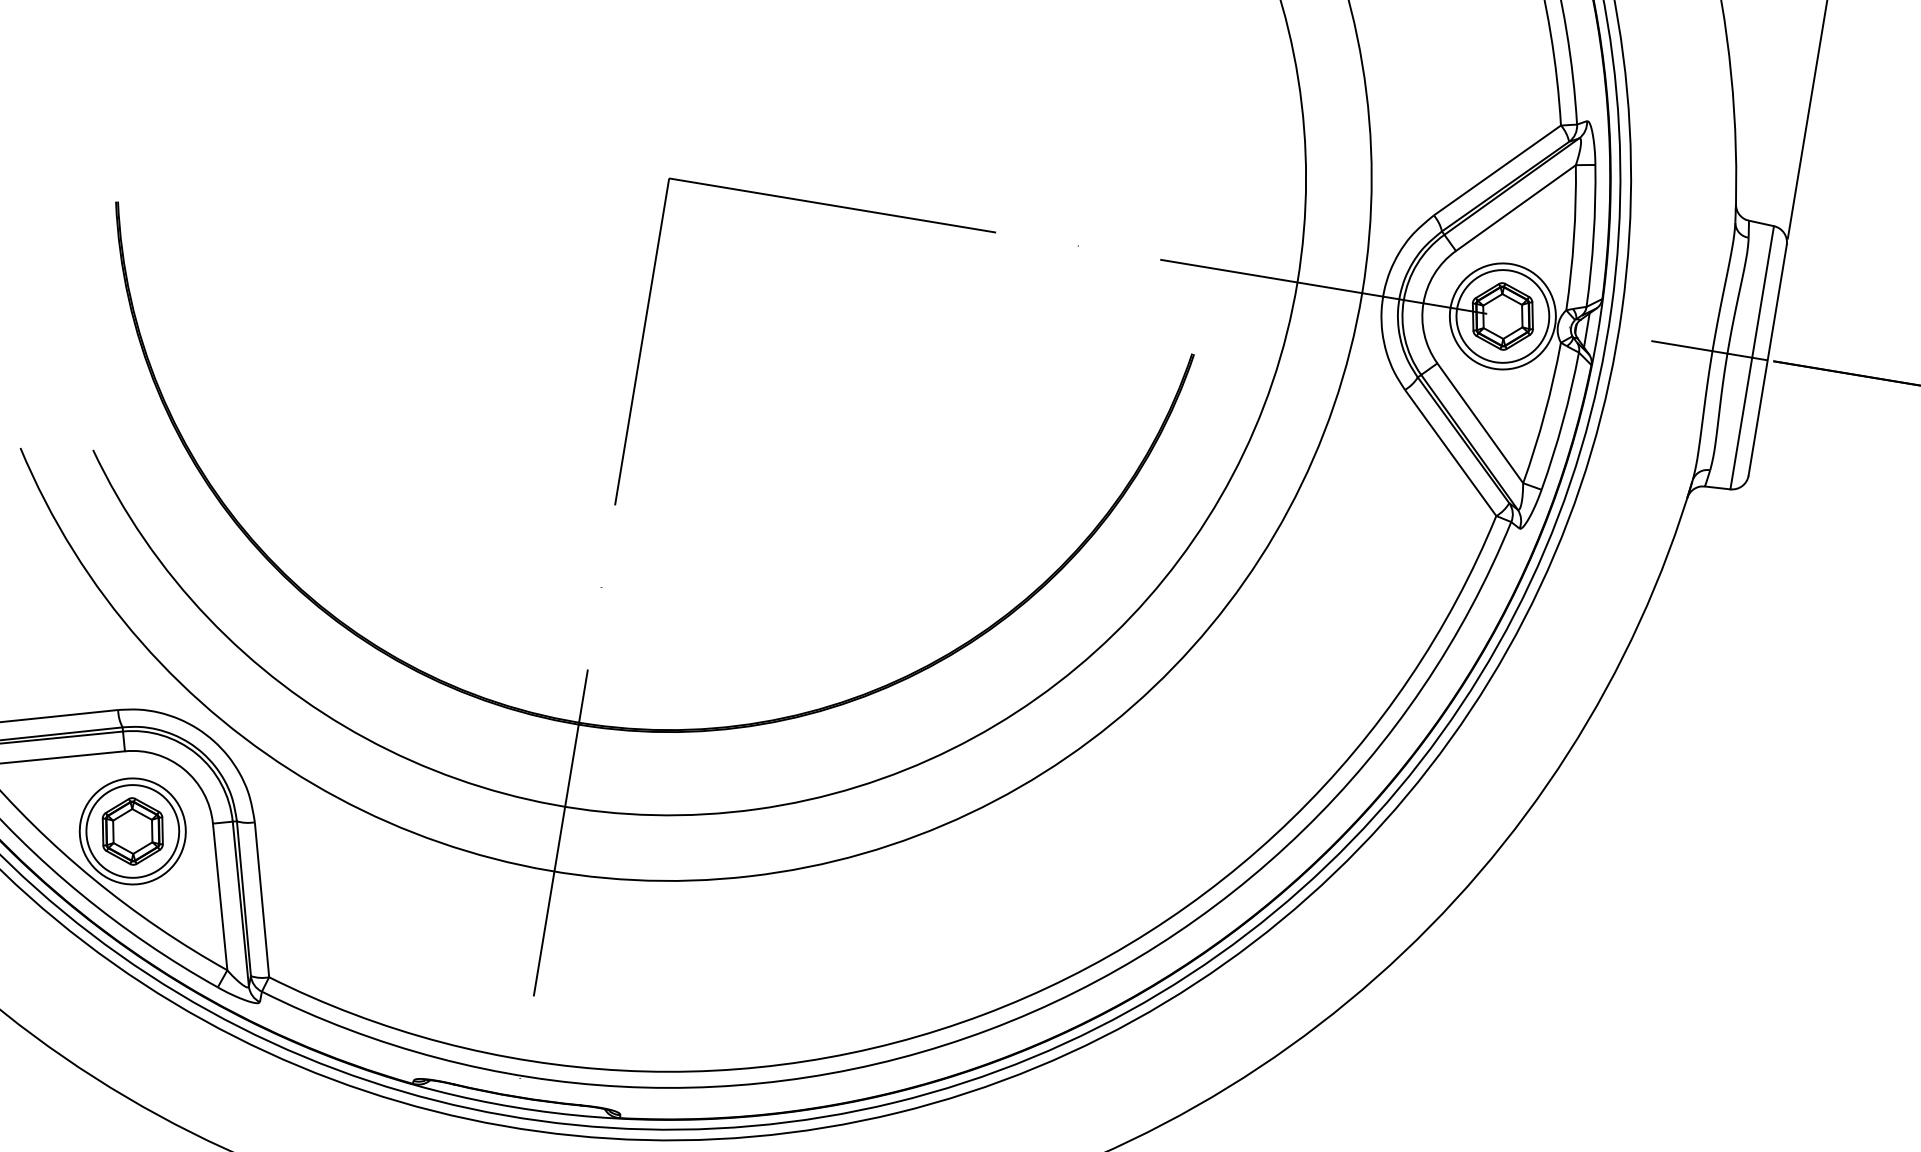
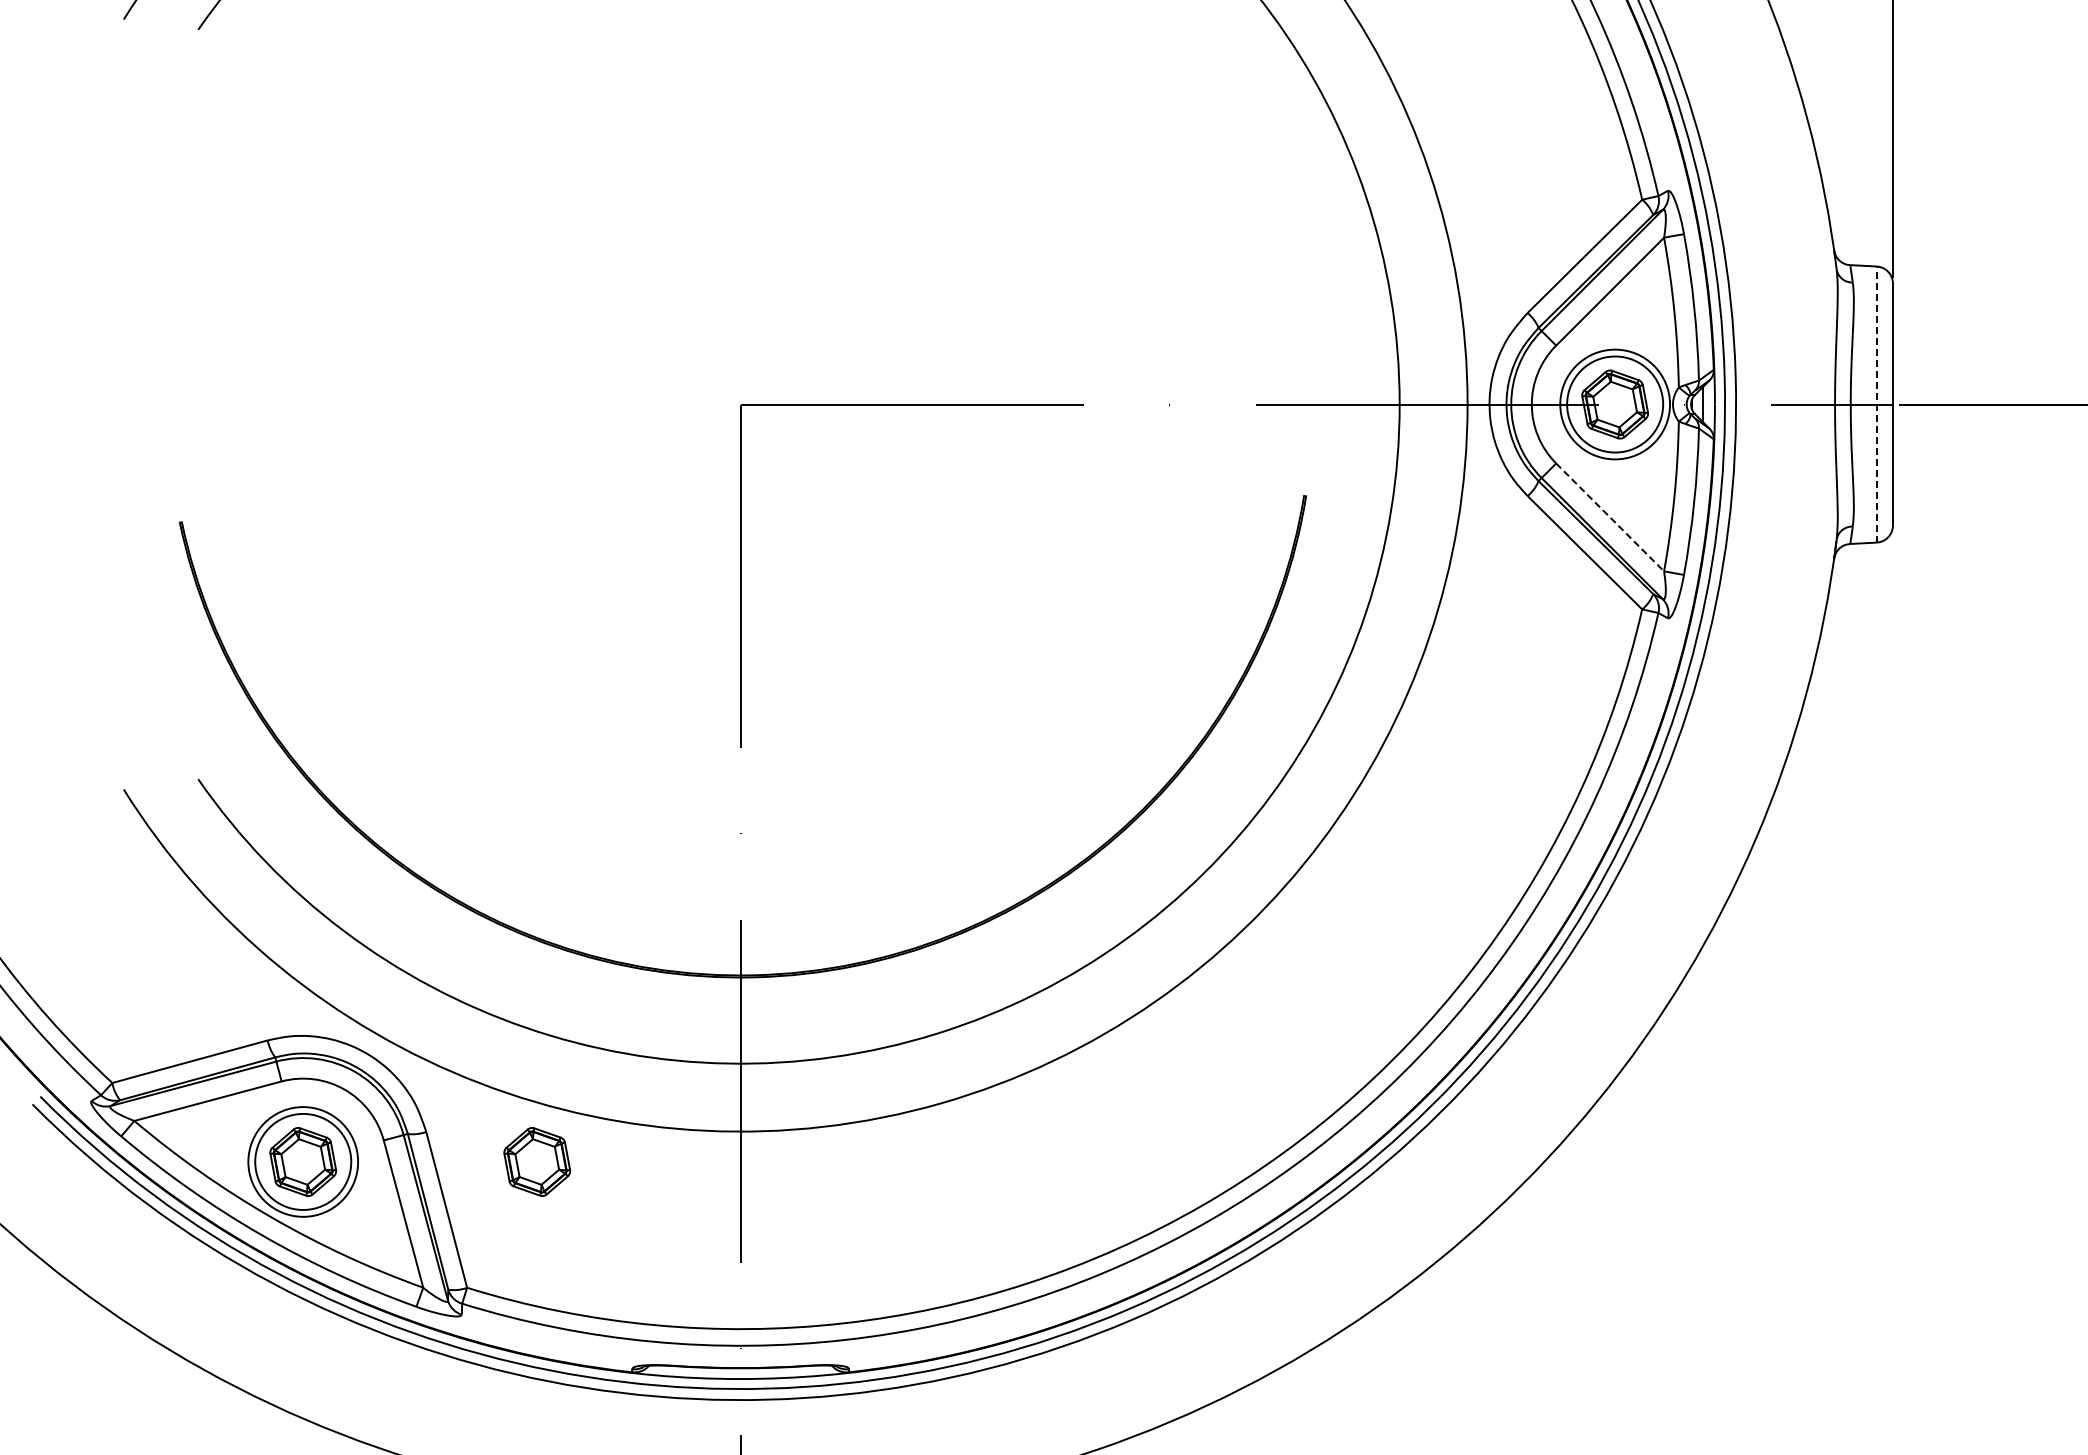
line: (1752, 357) -> (1876, 404), solid -> dashed
line: (1480, 423) -> (1610, 517), solid -> dashed
part: (356, 867) -> (537, 1161), added

